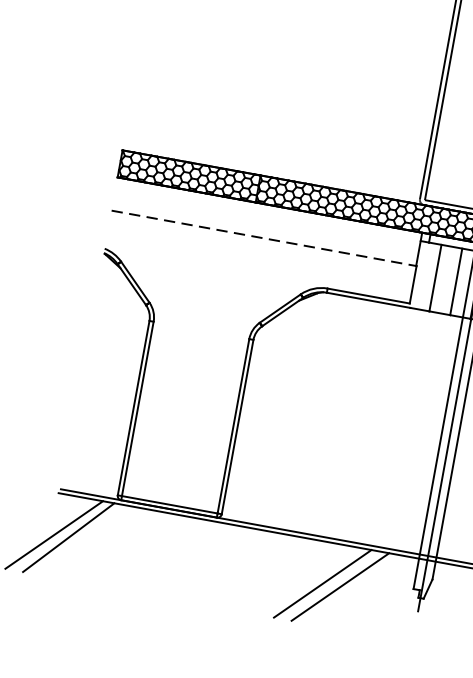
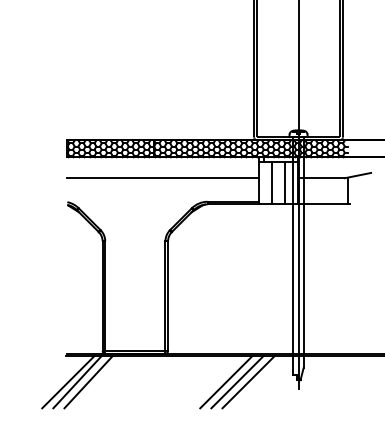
line: (264, 238) -> (163, 178), dashed -> solid
line: (86, 541) -> (88, 382), added
line: (305, 580) -> (226, 382), added

